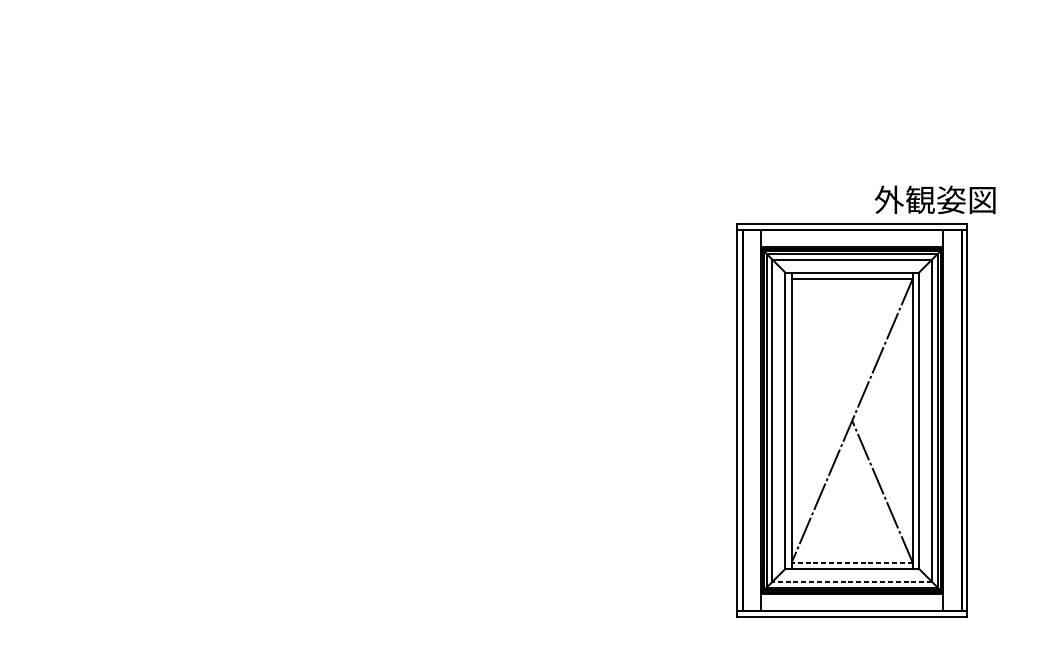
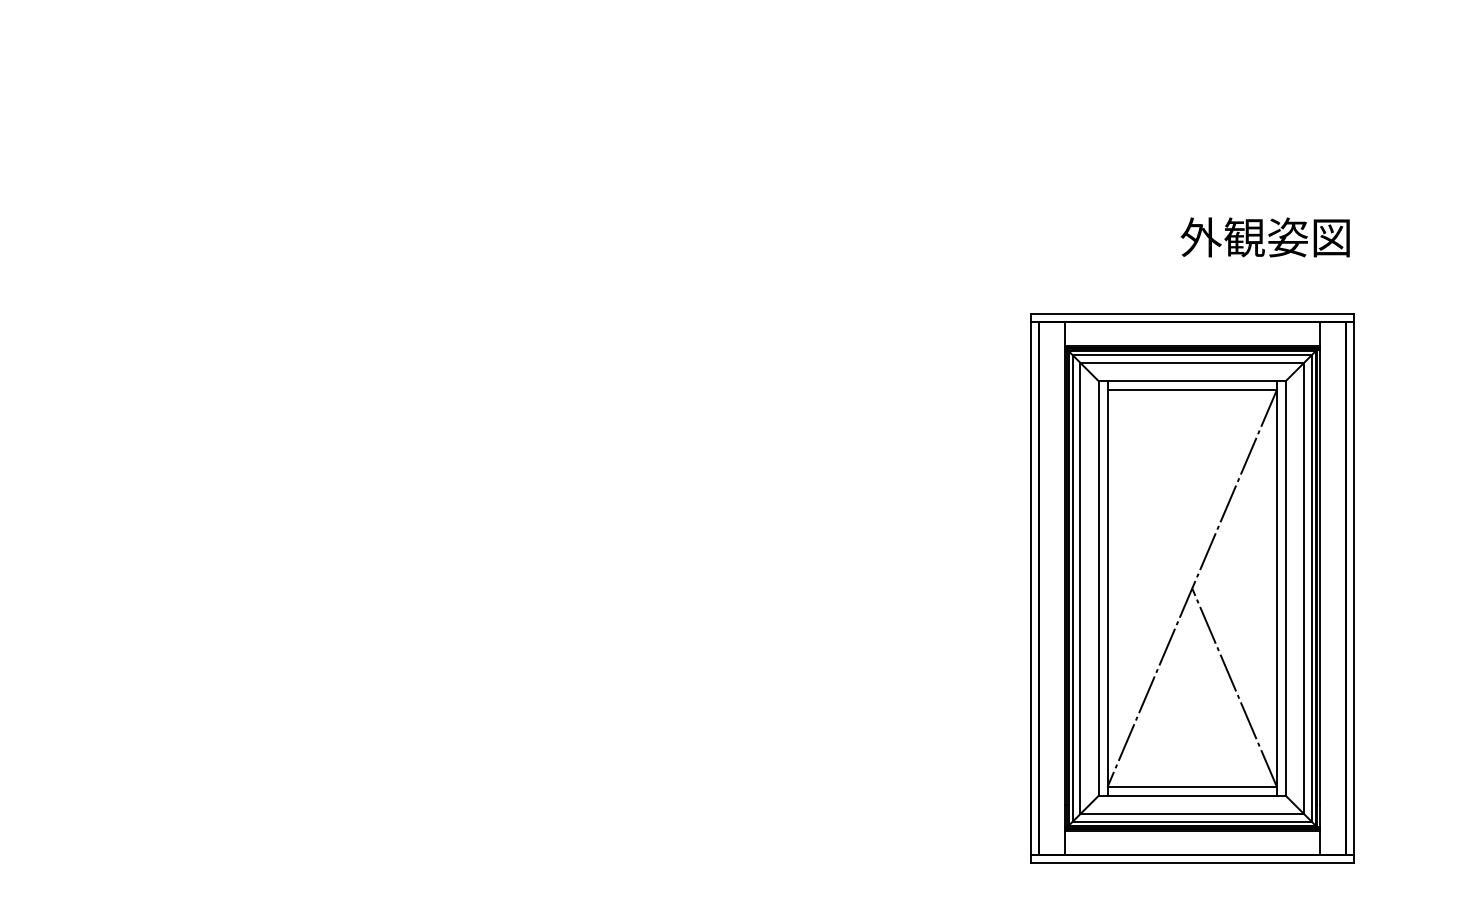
text: (934, 199) -> (1264, 237), moved
line: (852, 562) -> (1192, 786), dashed -> solid
line: (852, 582) -> (1192, 814), dashed -> solid

